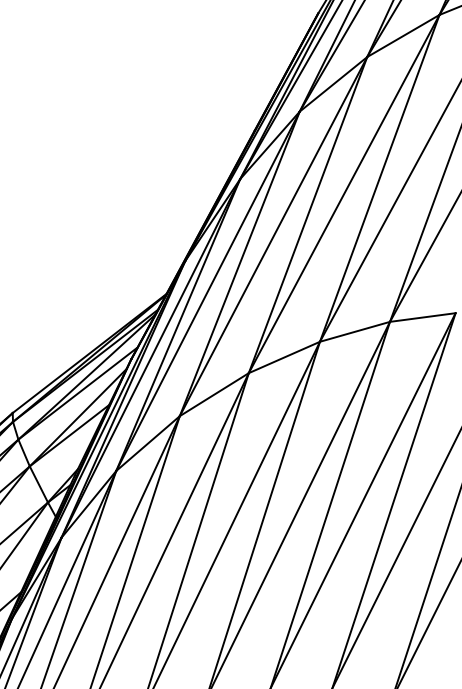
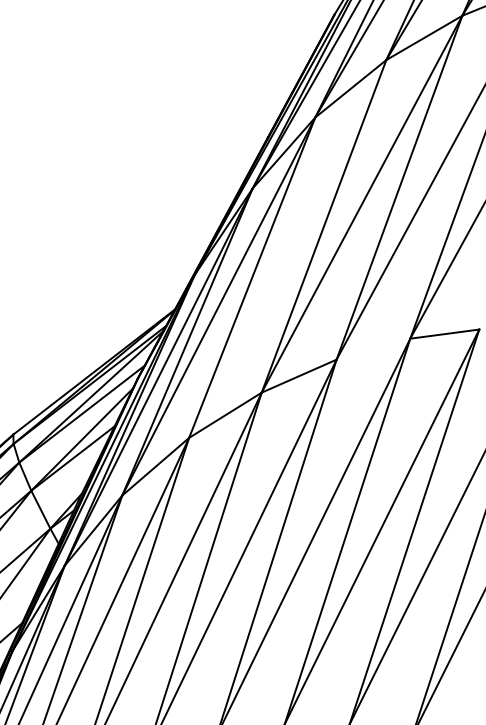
line: (273, 236) -> (287, 248), removed
line: (355, 331) -> (373, 348), removed

